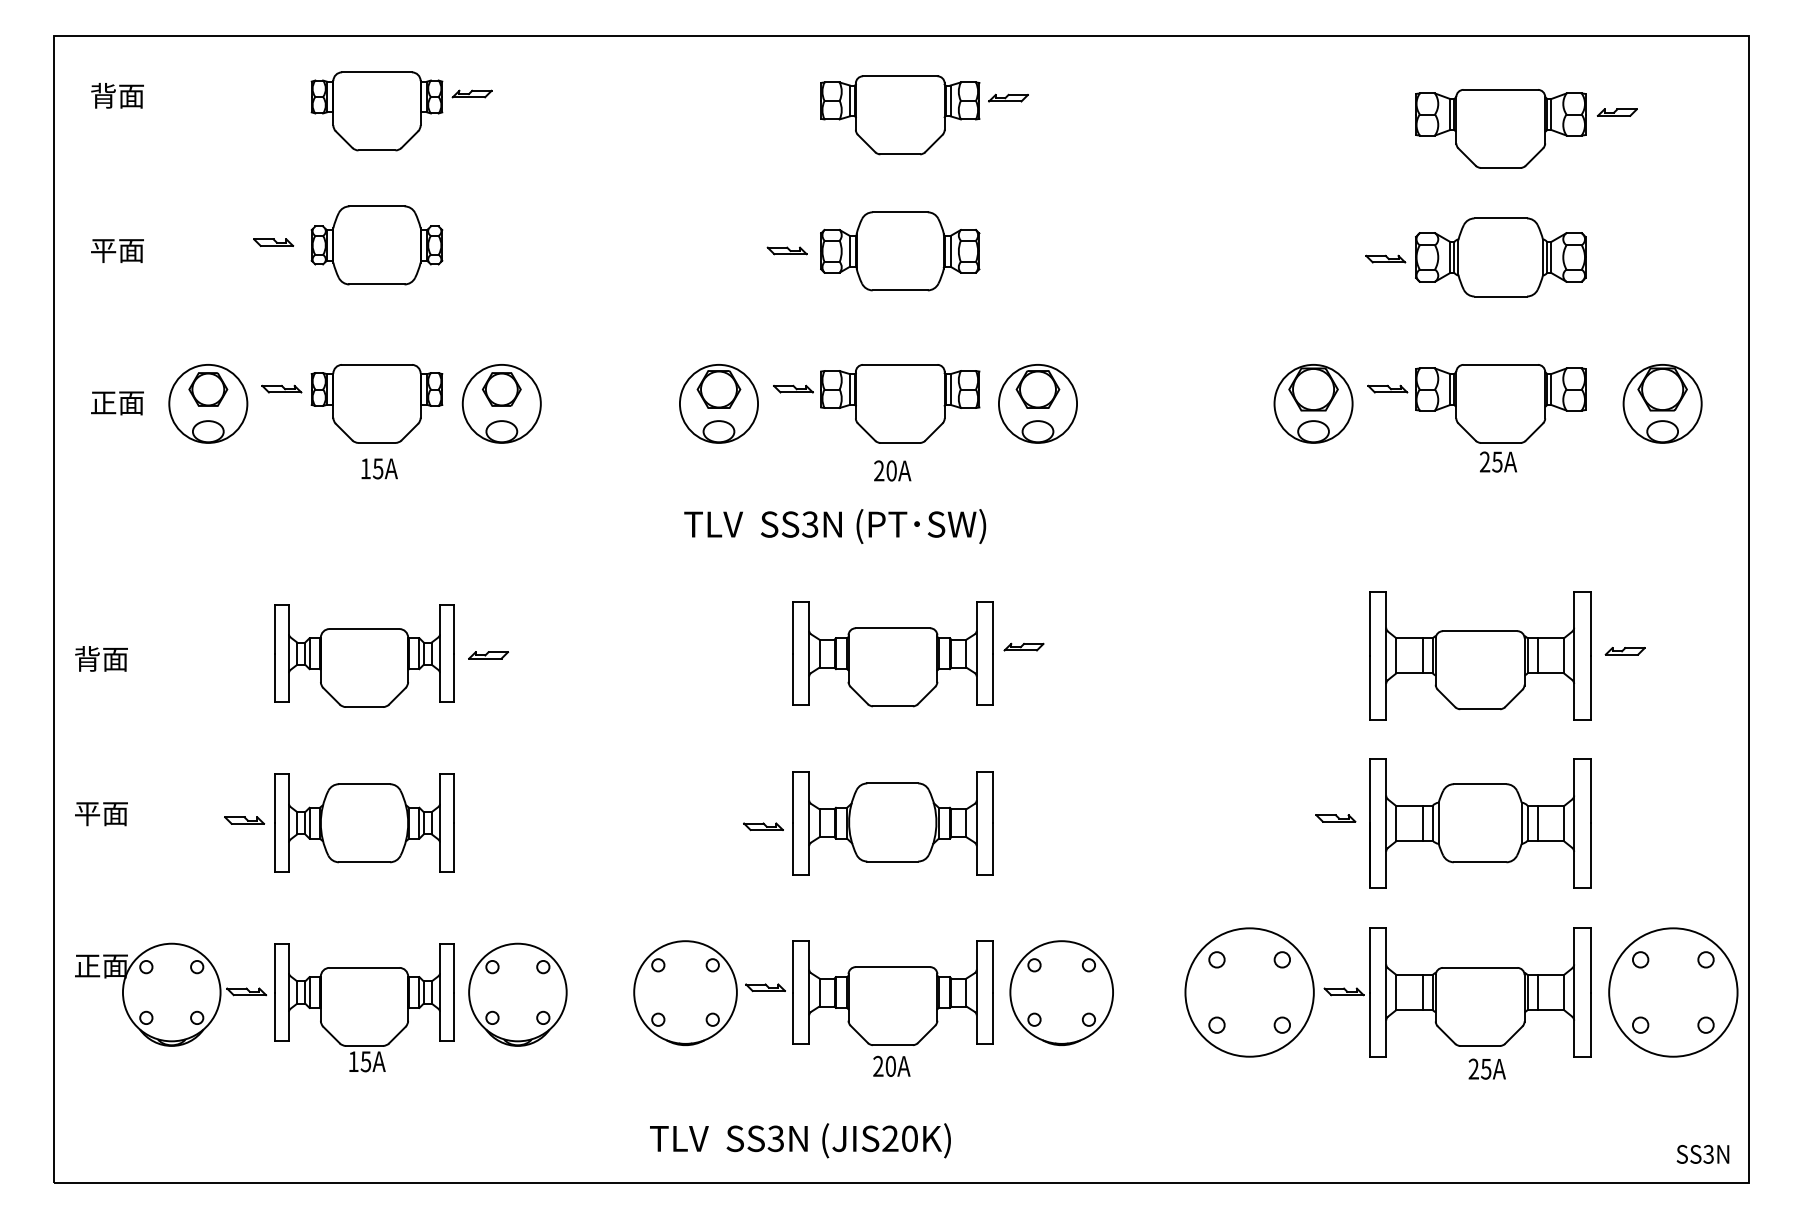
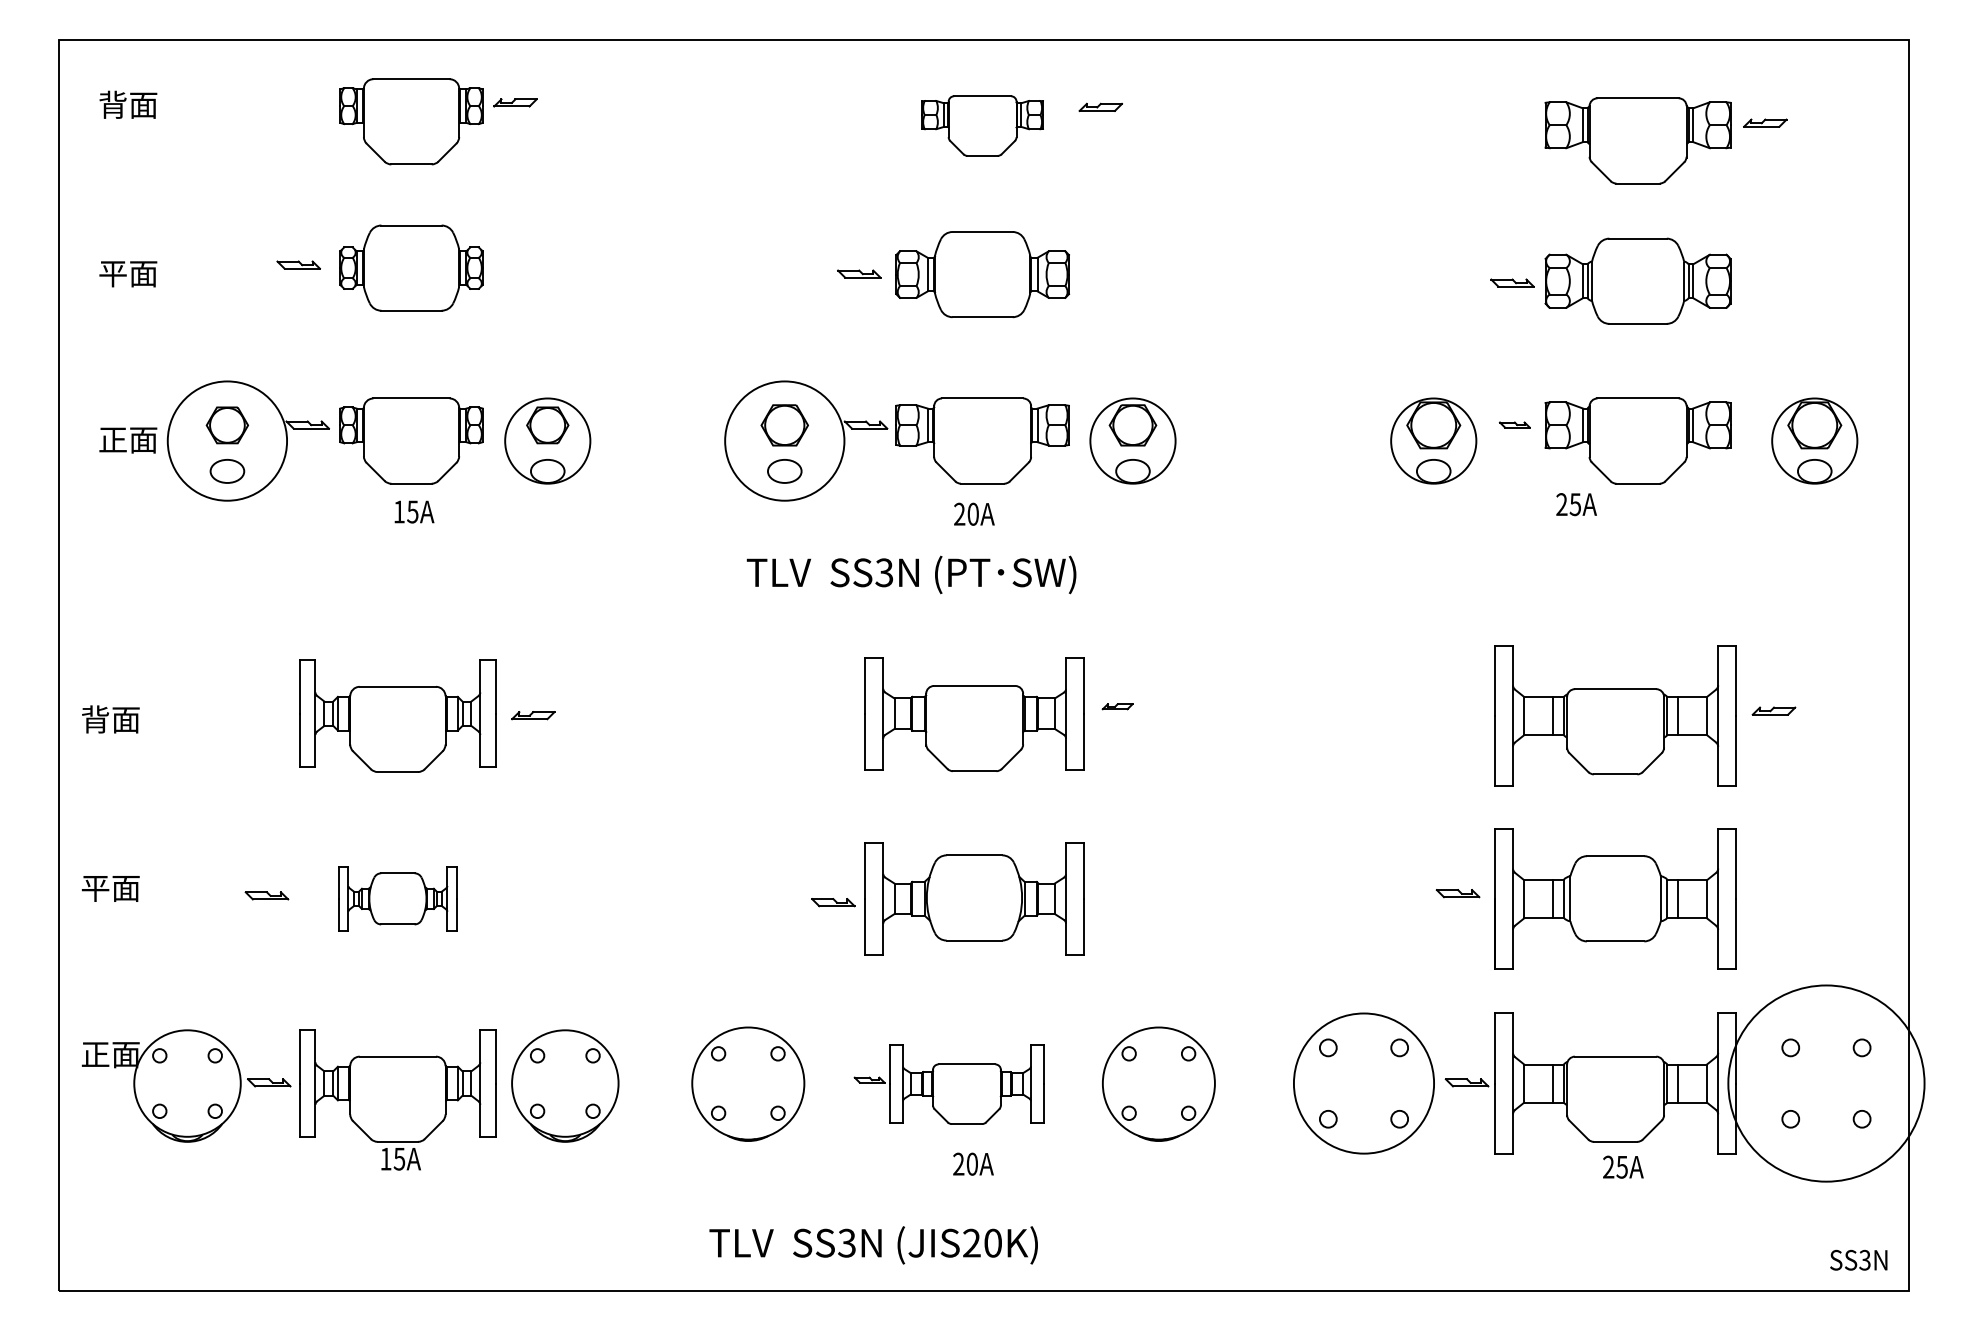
part: (900, 114) -> (982, 125), size x0.7
part: (1387, 388) -> (1514, 424), size x0.7
circle: (208, 403) -> (227, 440), size x1.4
circle: (718, 403) -> (784, 440), size x1.4
text: (1498, 461) -> (1576, 504), moved
part: (1023, 647) -> (1117, 706), size x0.7
part: (364, 822) -> (397, 898), size x0.6
circle: (1673, 992) -> (1826, 1083), size x1.4
part: (868, 993) -> (948, 1084), size x0.7

